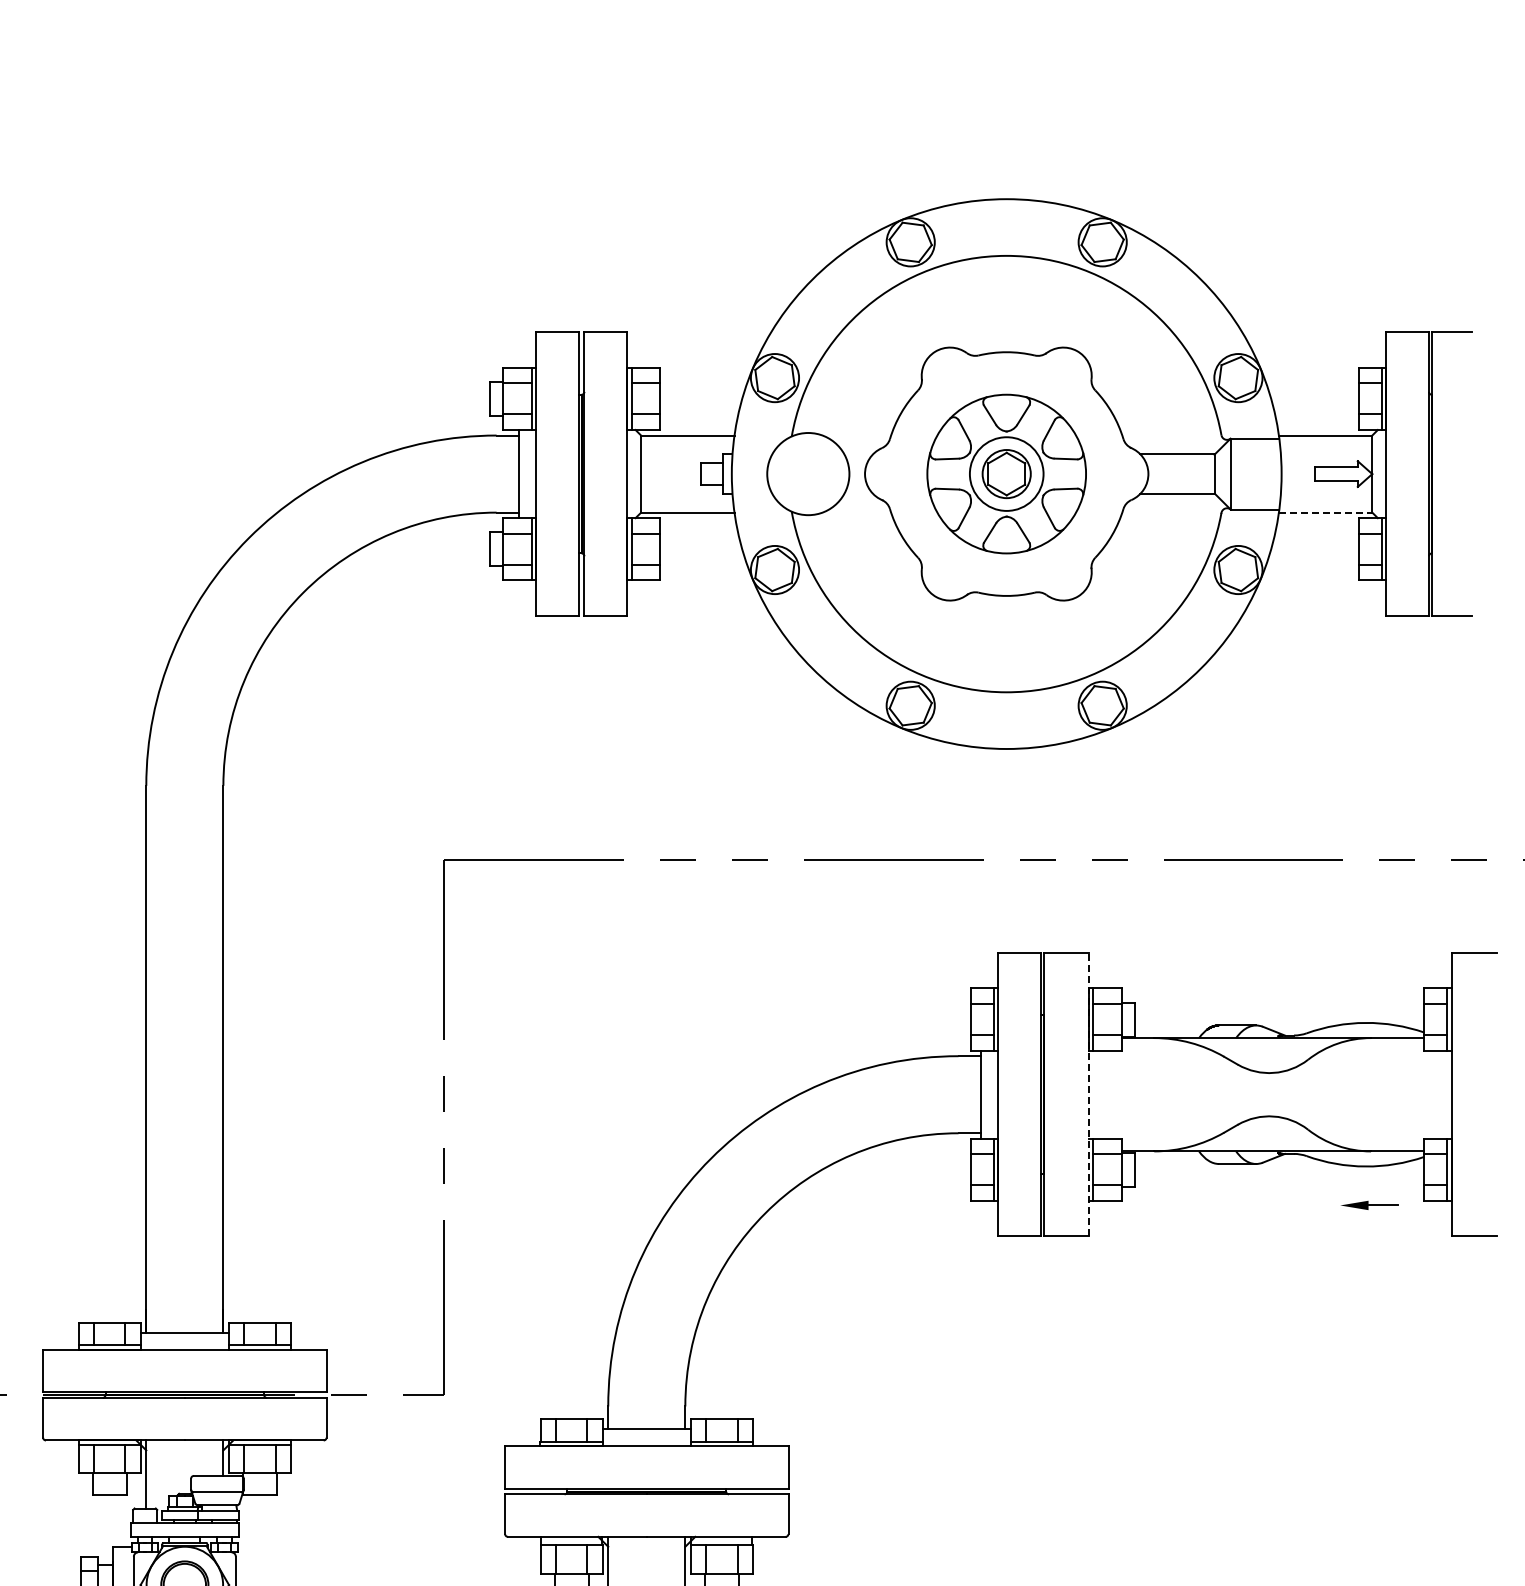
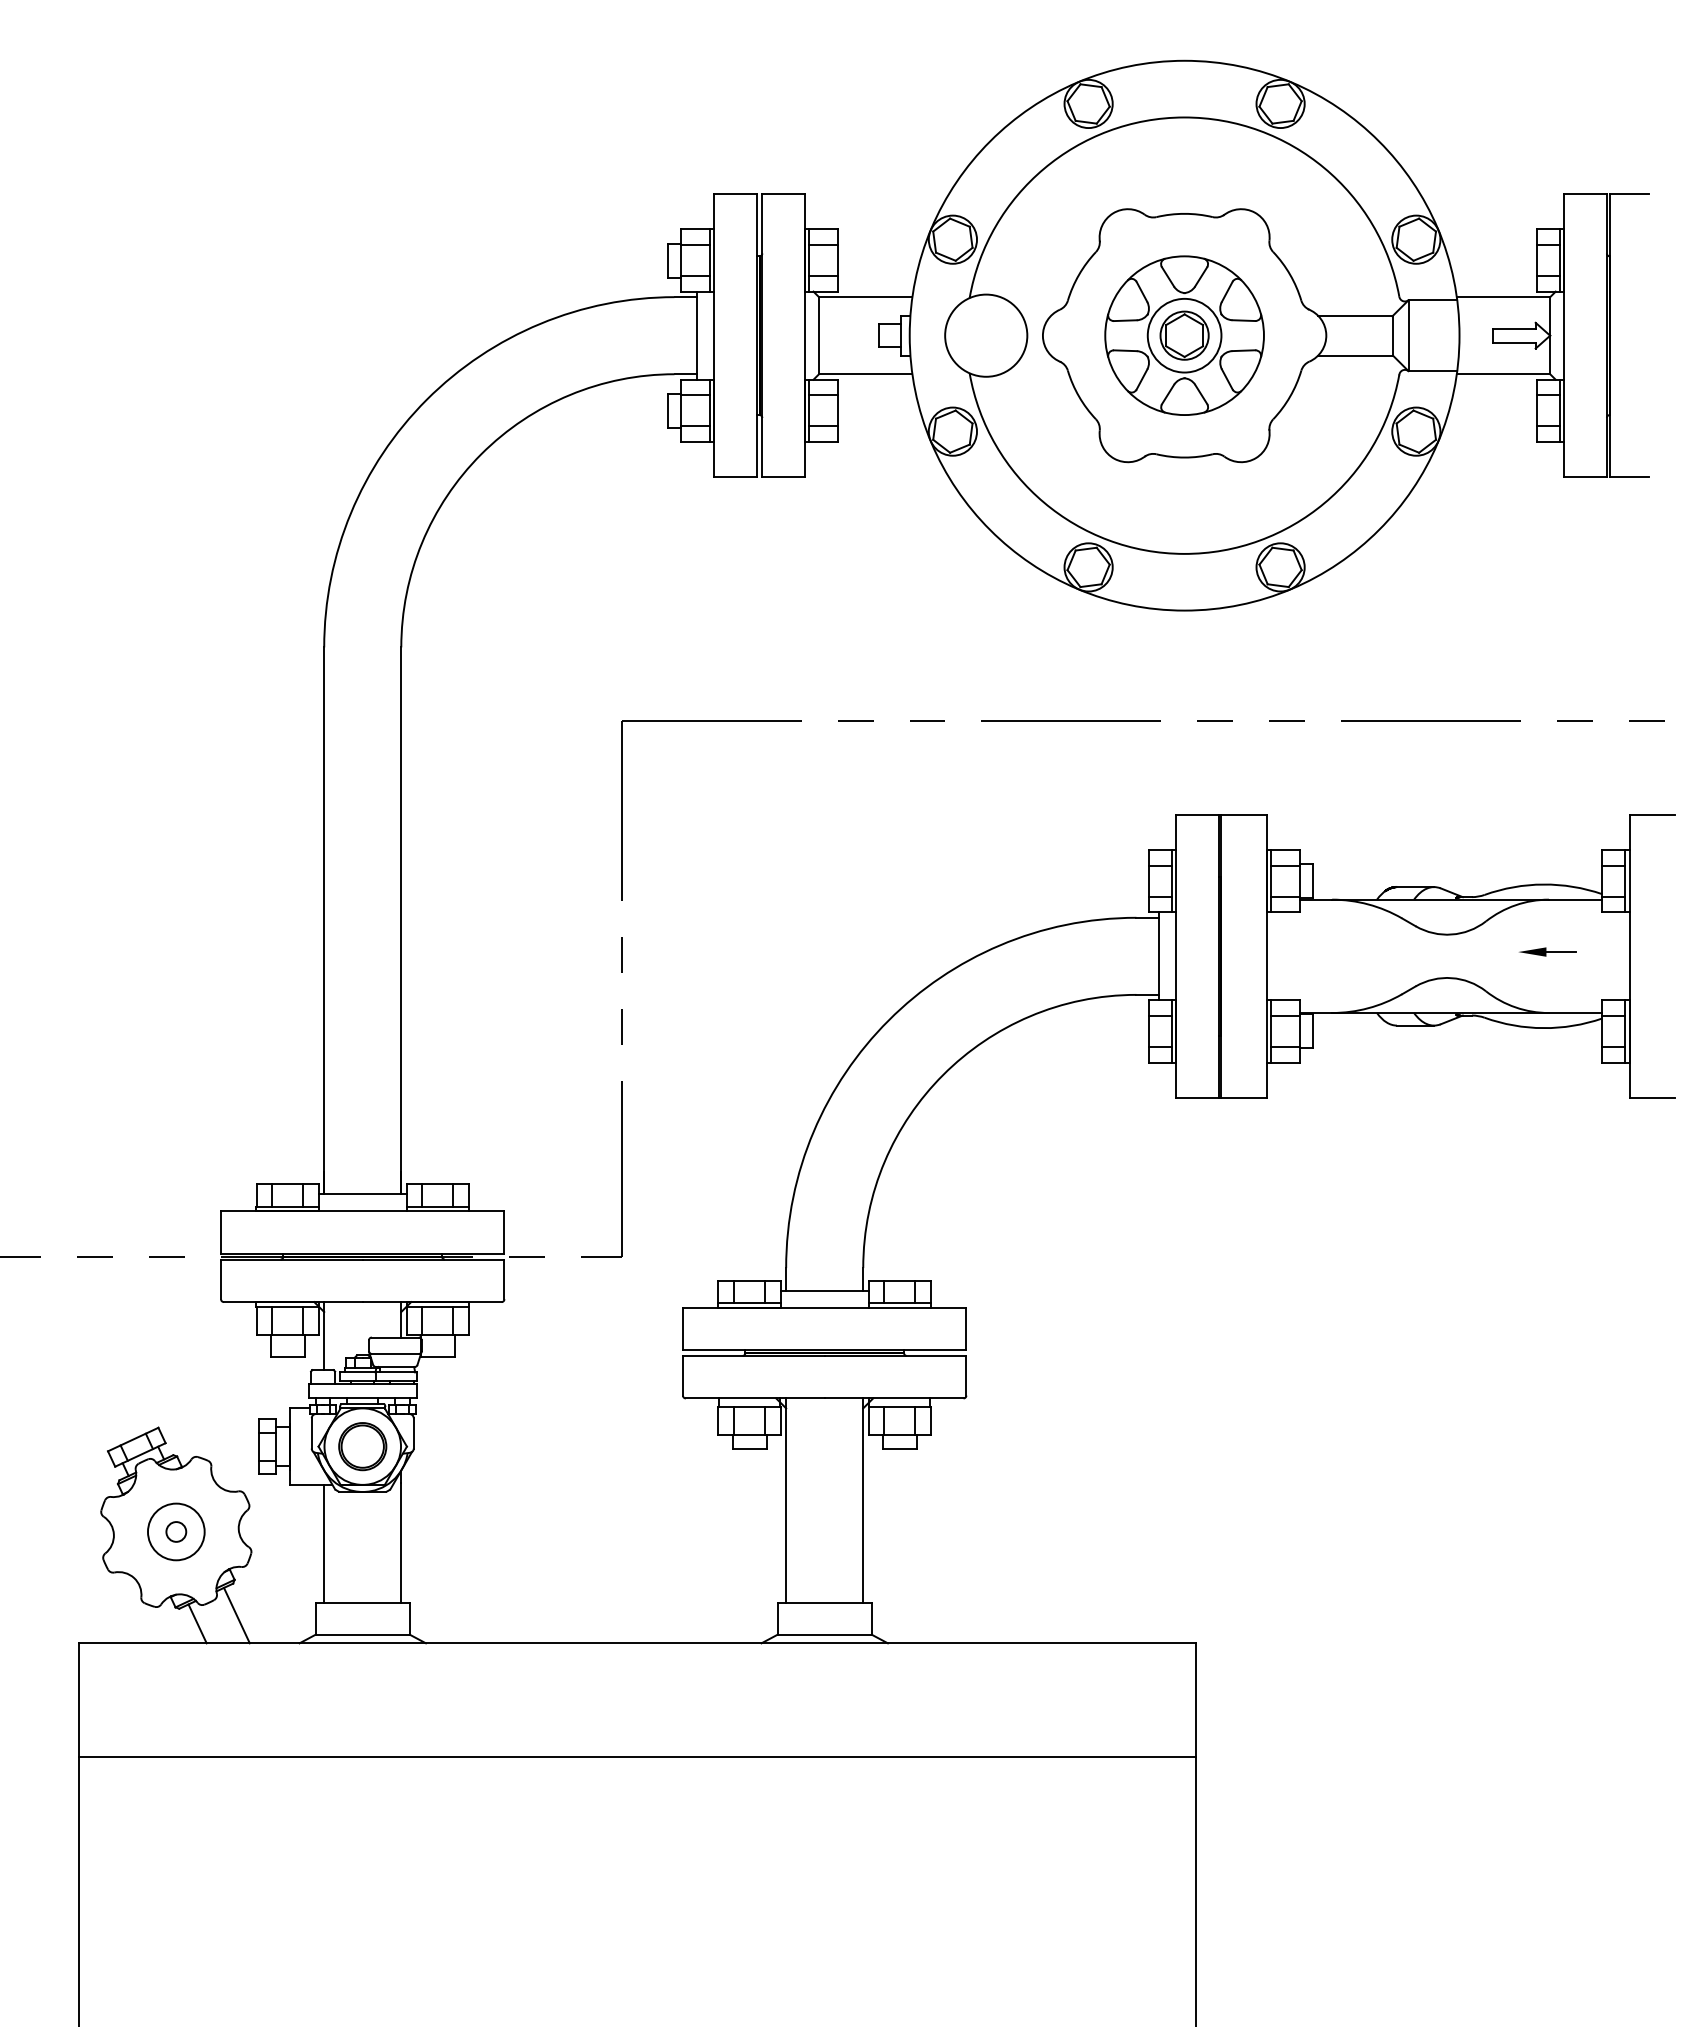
line: (1325, 512) -> (1503, 374), dashed -> solid
line: (1088, 1094) -> (1266, 956), dashed -> solid
part: (1369, 1204) -> (1547, 951), moved

